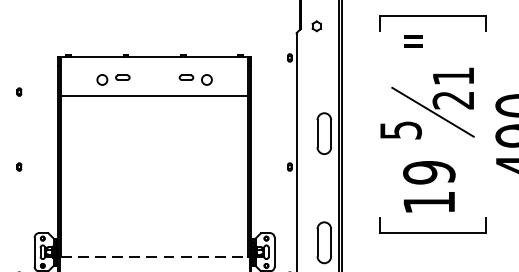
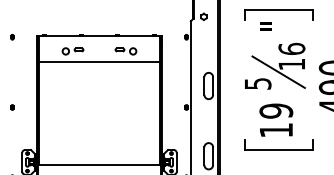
text: (452, 87) -> (291, 56), 21 -> 16
part: (19, 90) -> (12, 36), moved
line: (156, 257) -> (100, 165), dashed -> solid

